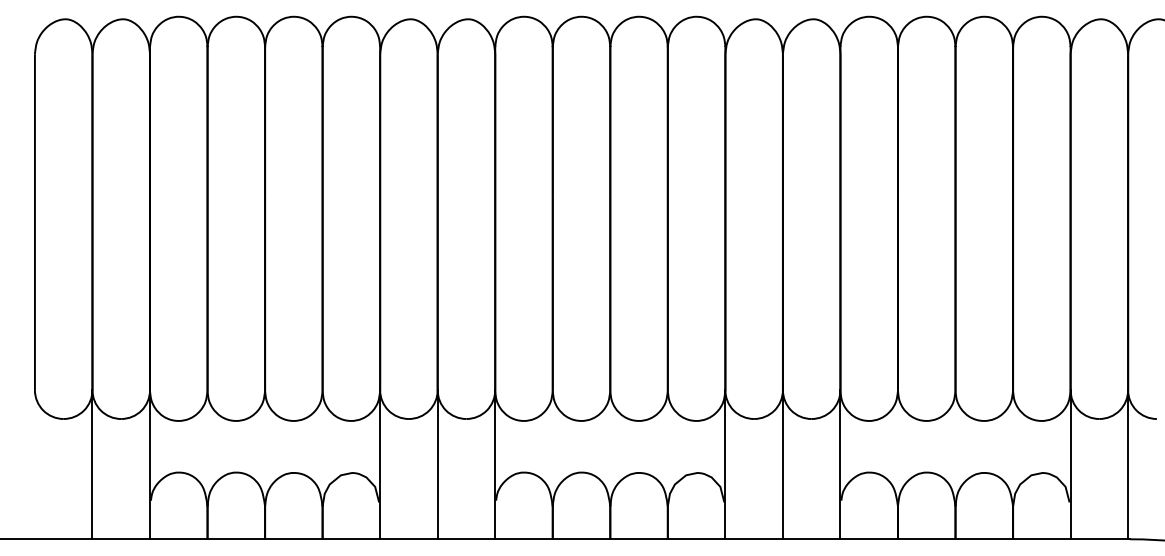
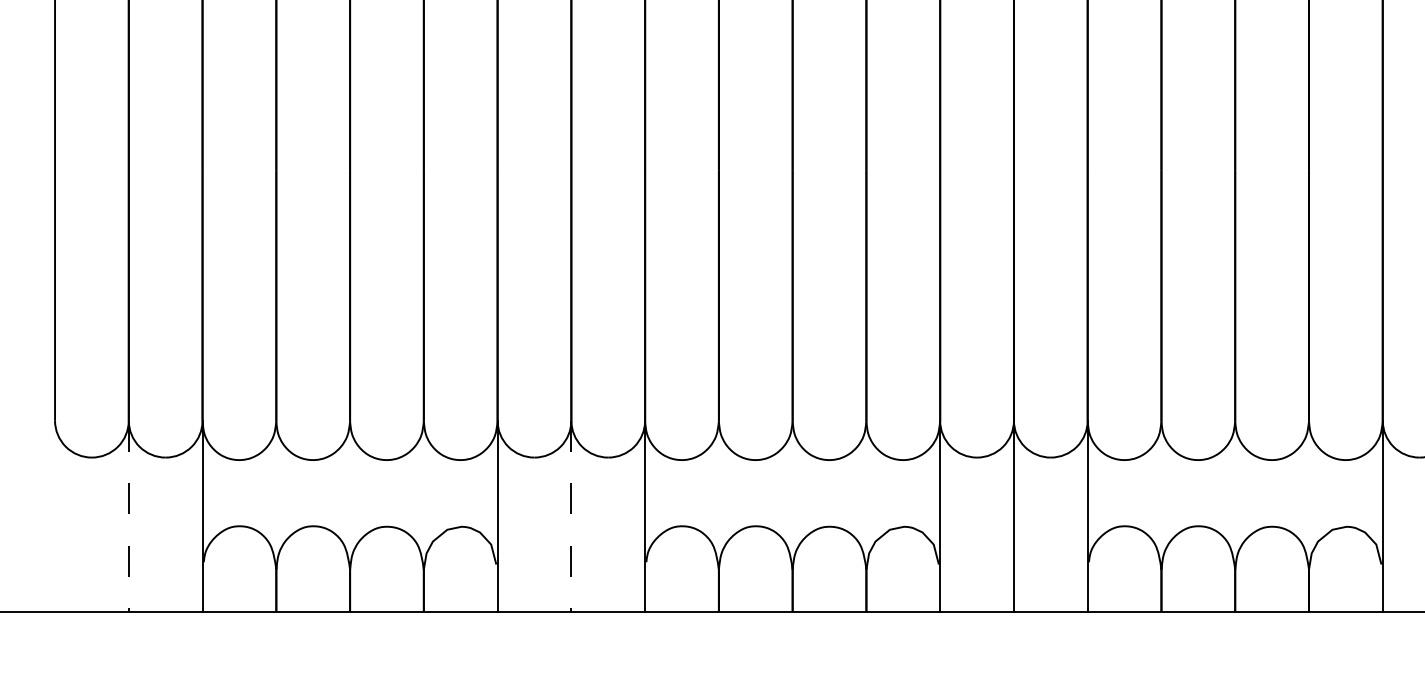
line: (92, 464) -> (128, 515), solid -> dashed
line: (437, 464) -> (571, 515), solid -> dashed

